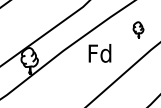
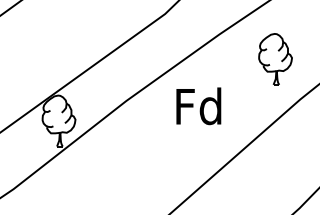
part: (138, 29) -> (275, 58), size x1.67

